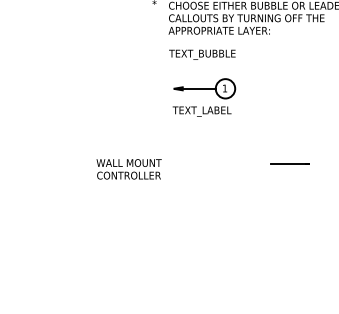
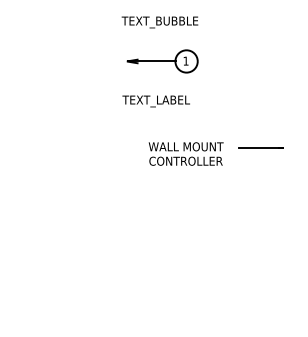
text: (201, 111) -> (155, 101), moved
text: (128, 169) -> (185, 154), moved

